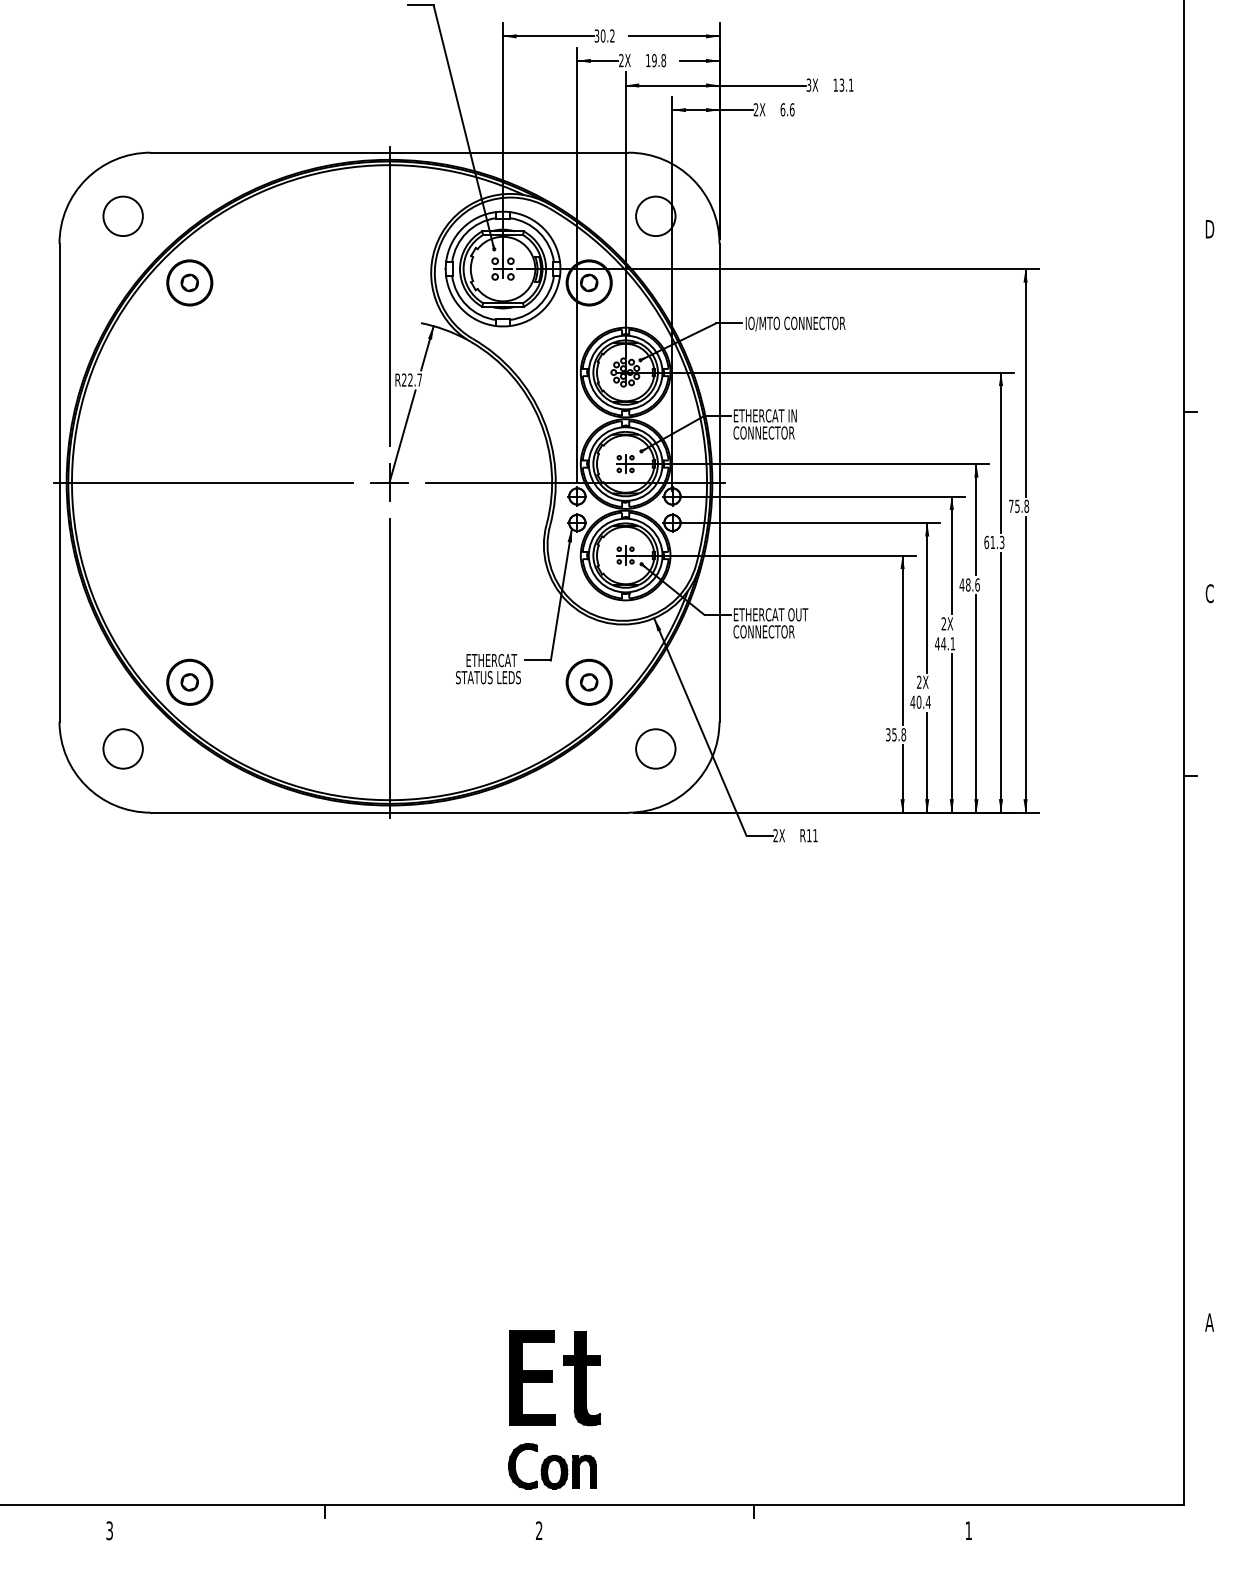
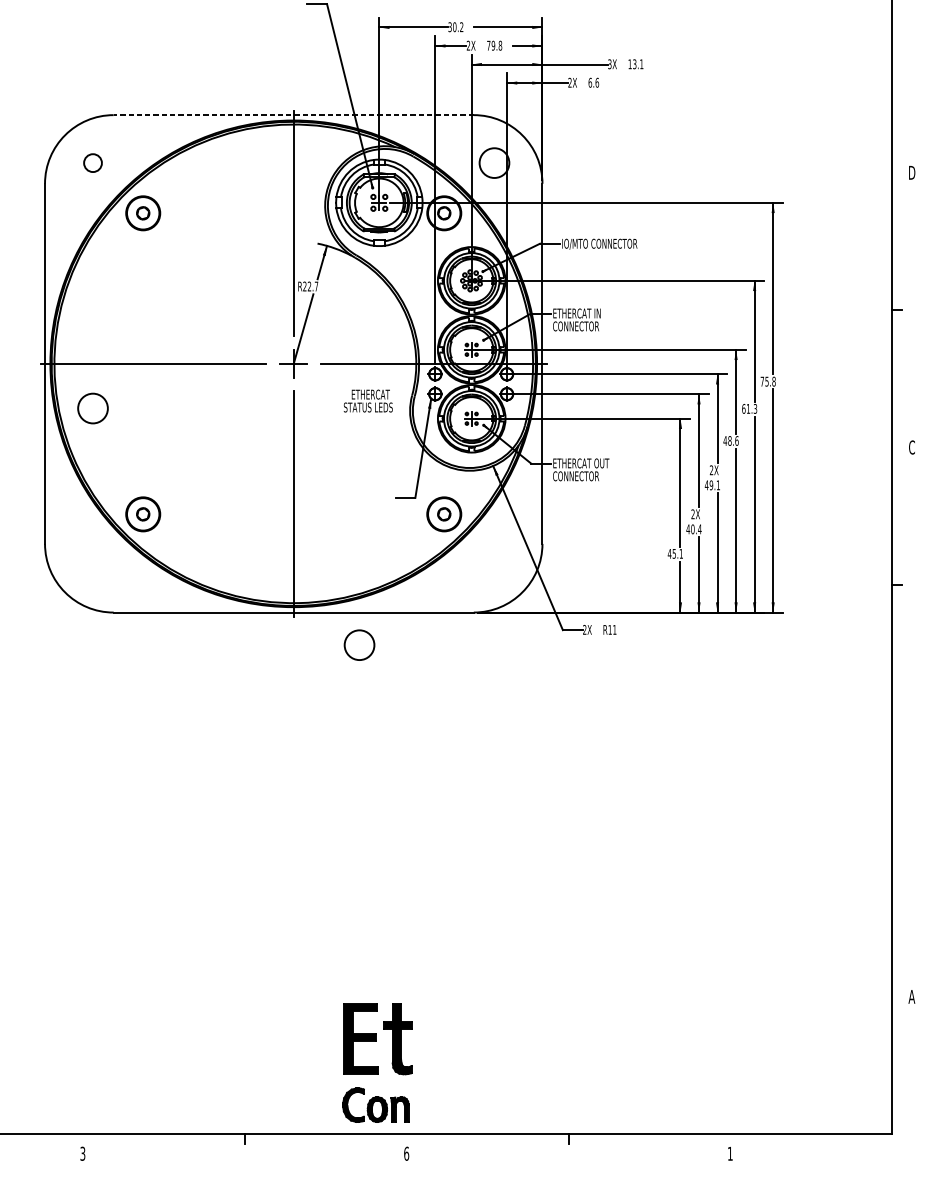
text: (648, 60) -> (488, 45), 19.8 -> 79.8
line: (389, 152) -> (293, 115), solid -> dashed
circle: (122, 216) -> (92, 163), size x0.6
text: (943, 643) -> (711, 485), 44.1 -> 49.1
text: (488, 668) -> (368, 400), moved
text: (895, 734) -> (675, 553), 35.8 -> 45.1
circle: (122, 748) -> (92, 408), moved
circle: (655, 748) -> (359, 644), moved
part: (554, 1409) -> (377, 1062), moved
text: (538, 1530) -> (406, 1153), 2 -> 6

